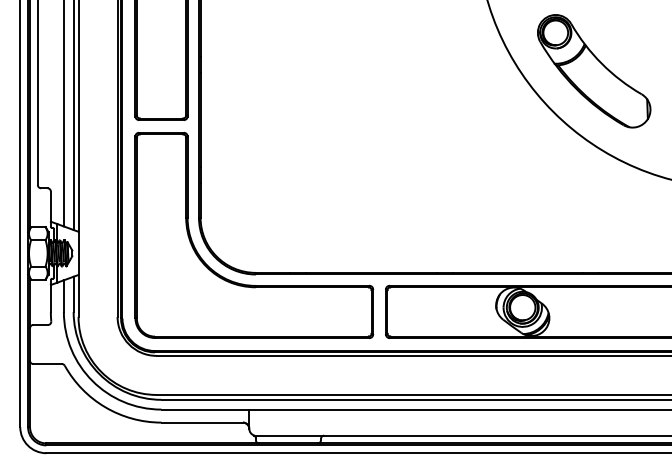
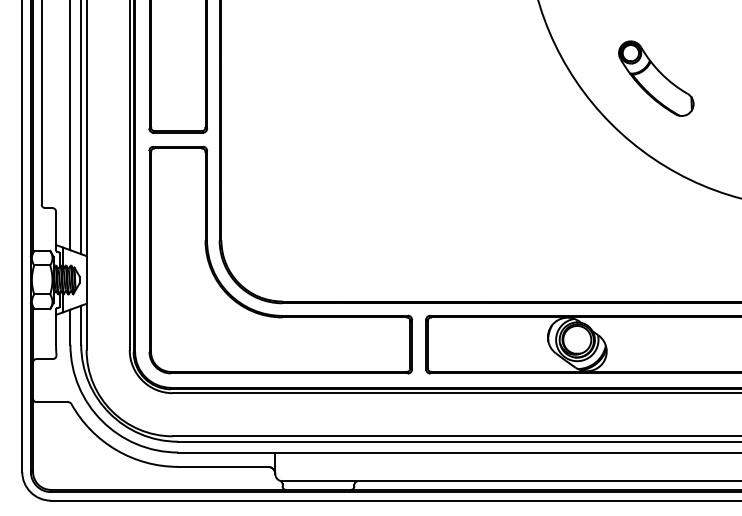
part: (594, 70) -> (656, 78), size x0.6

